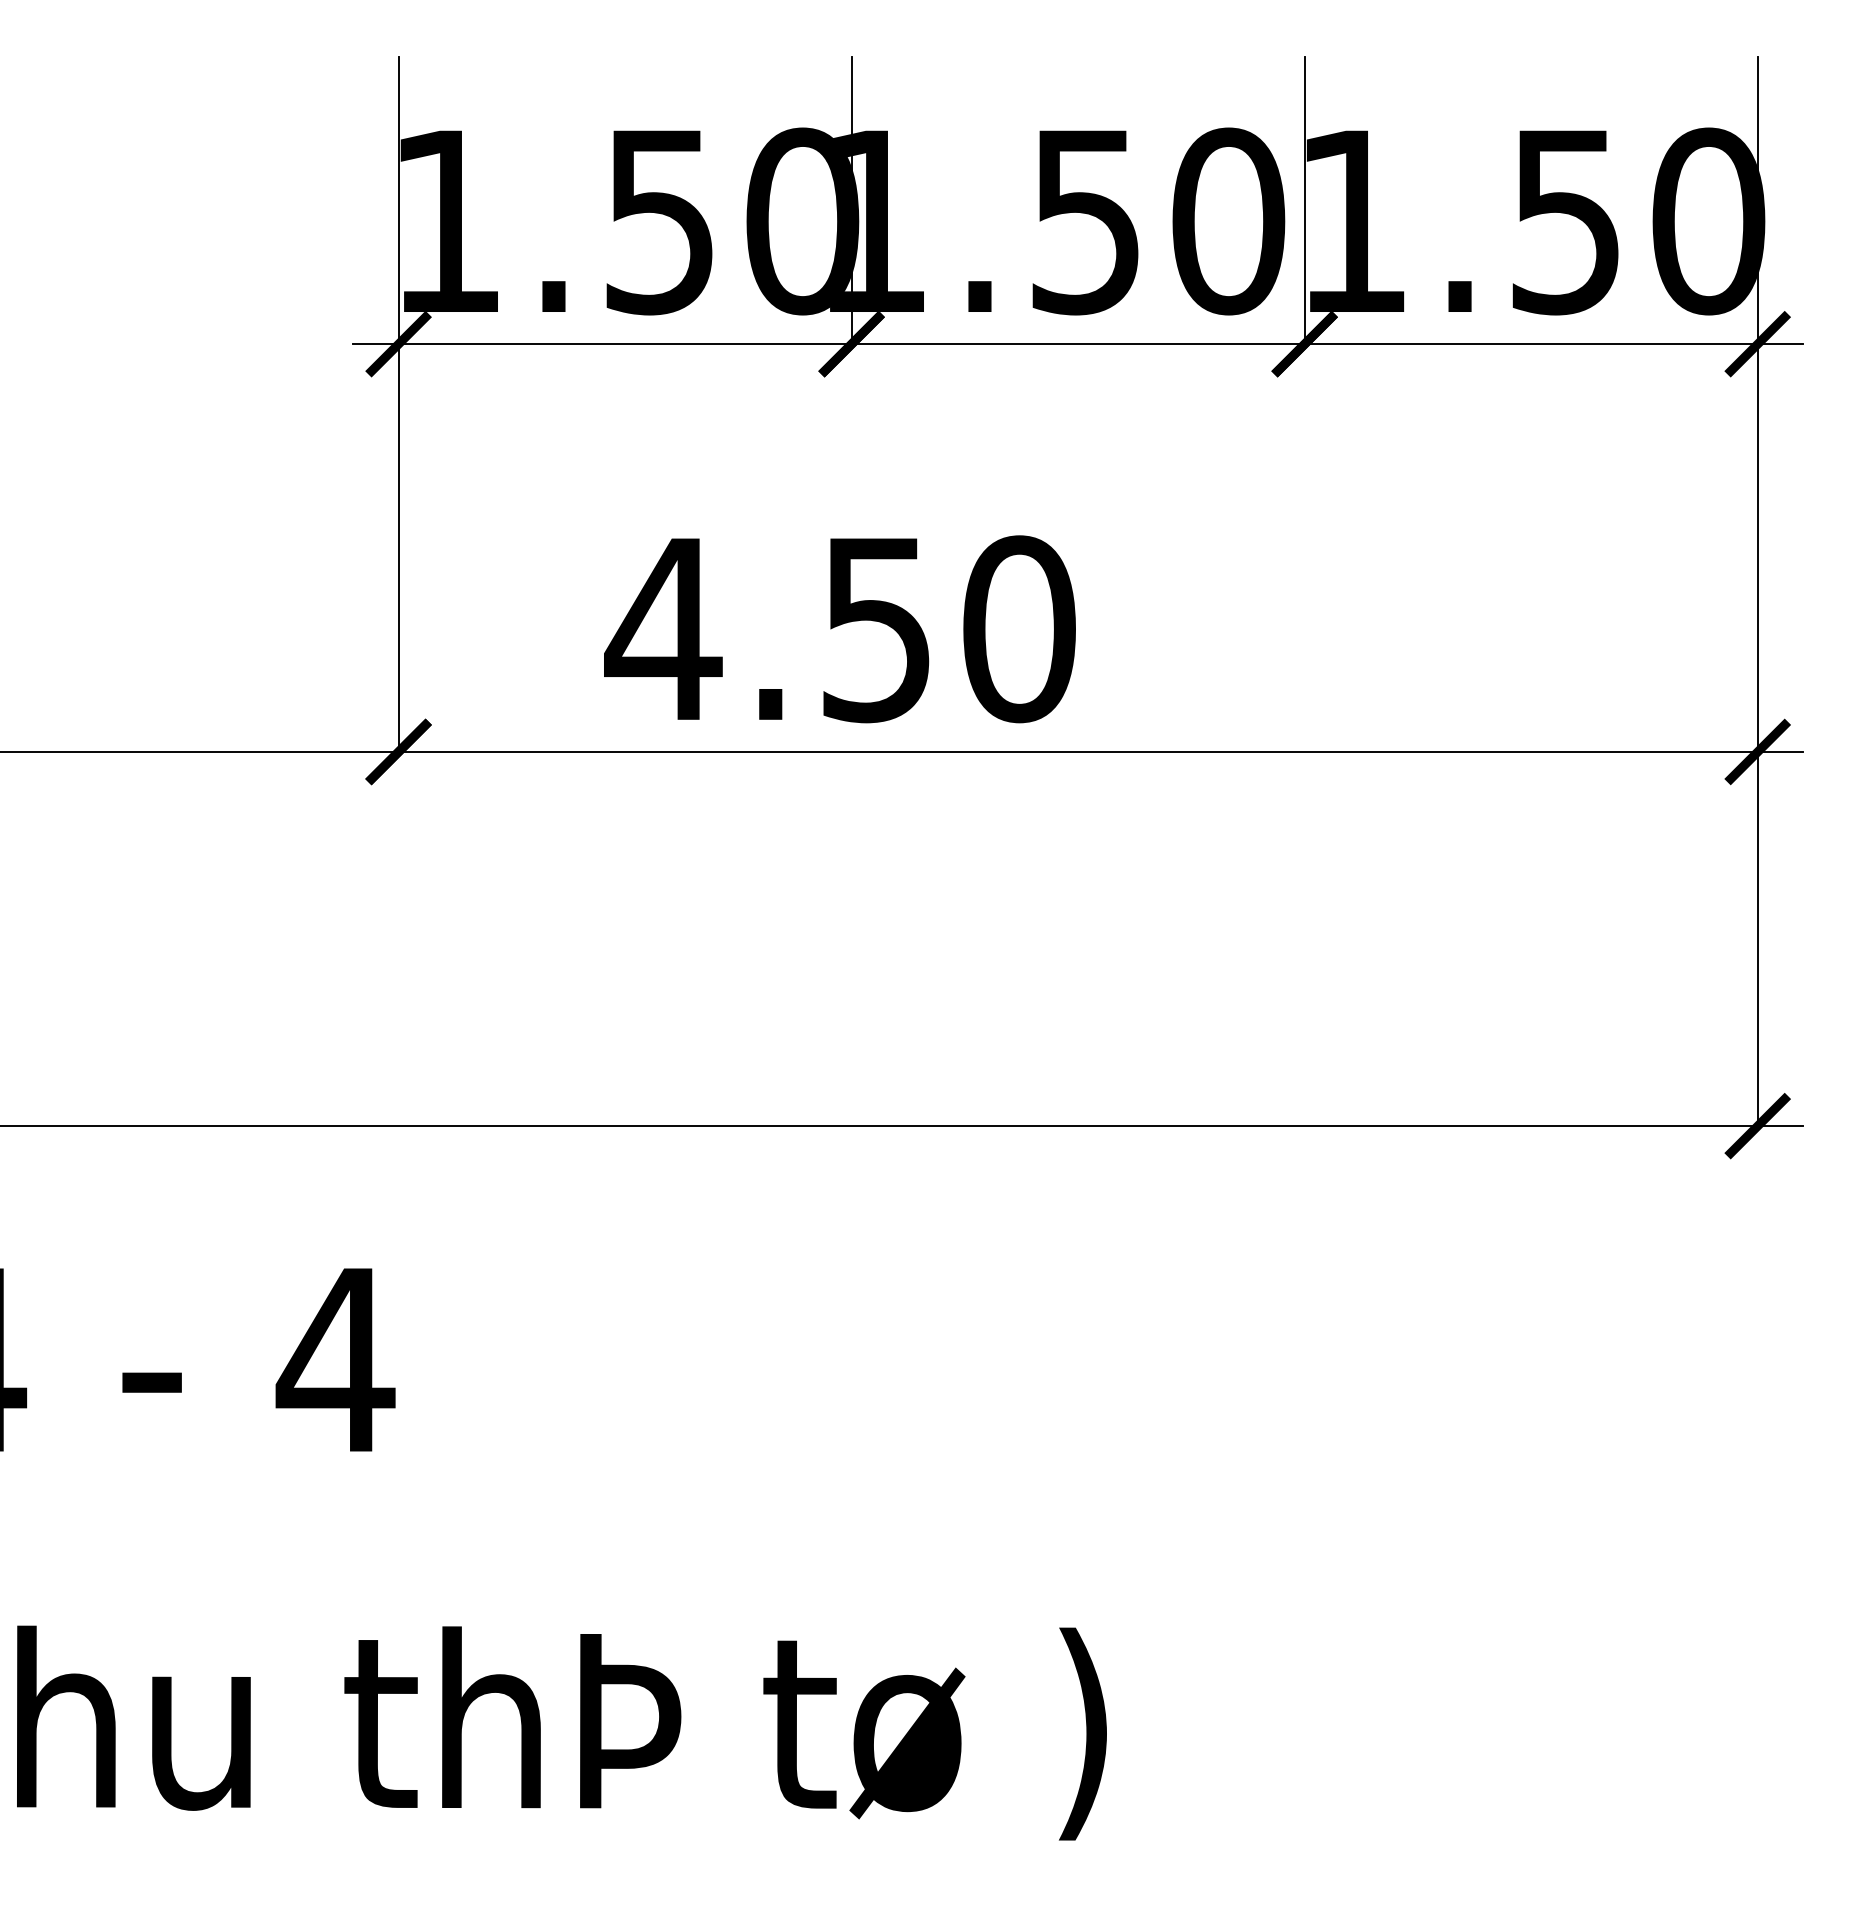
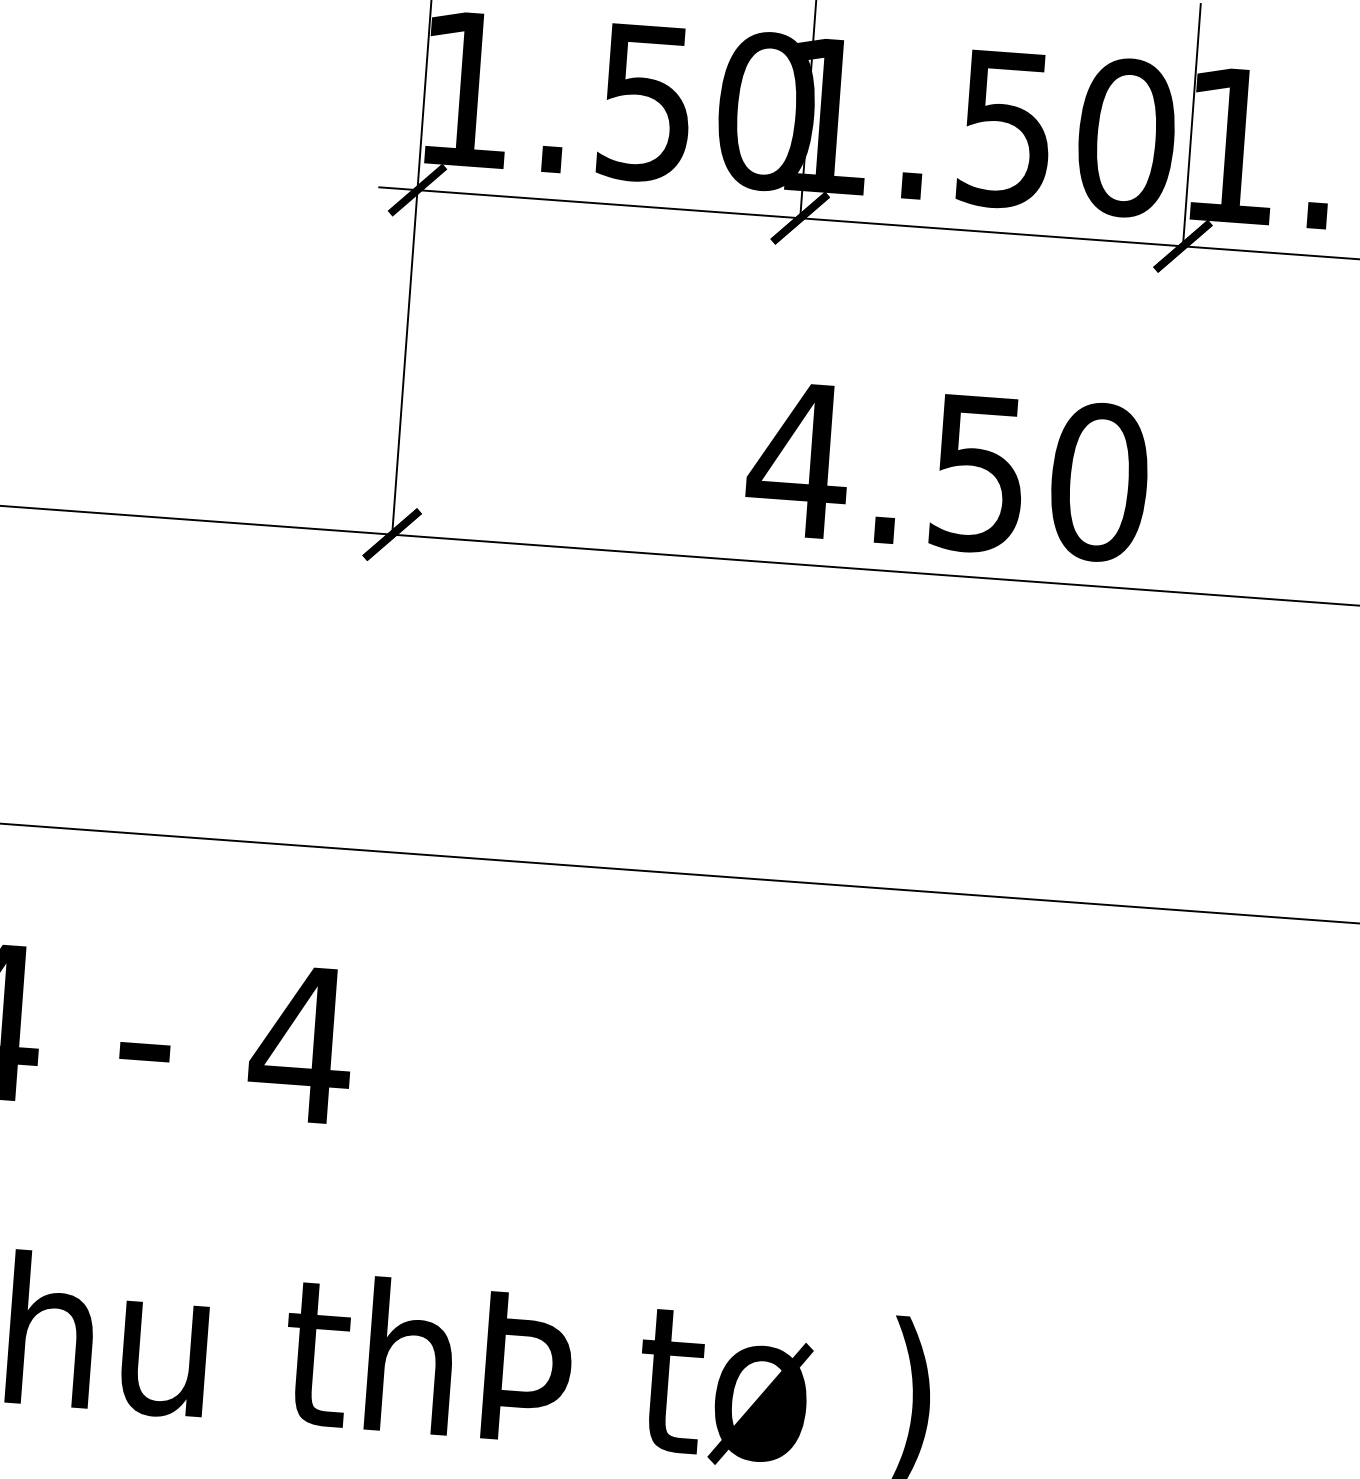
text: (839, 629) -> (947, 471), moved

